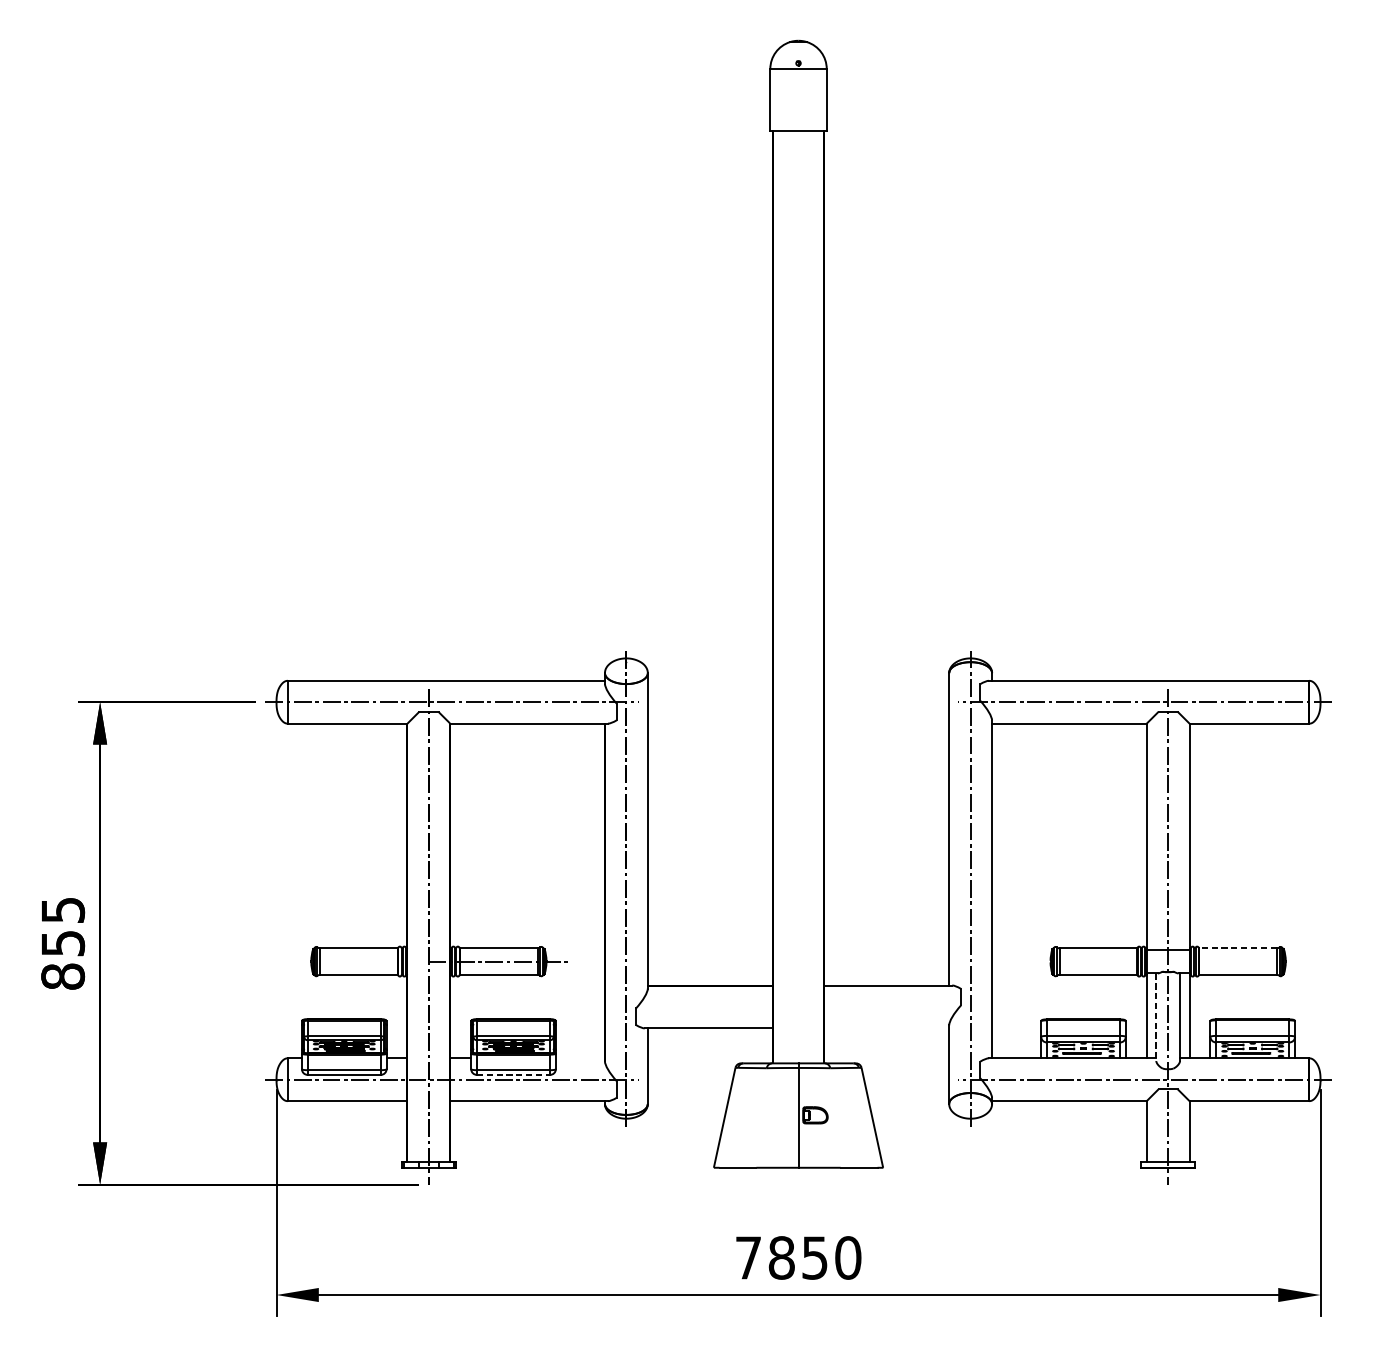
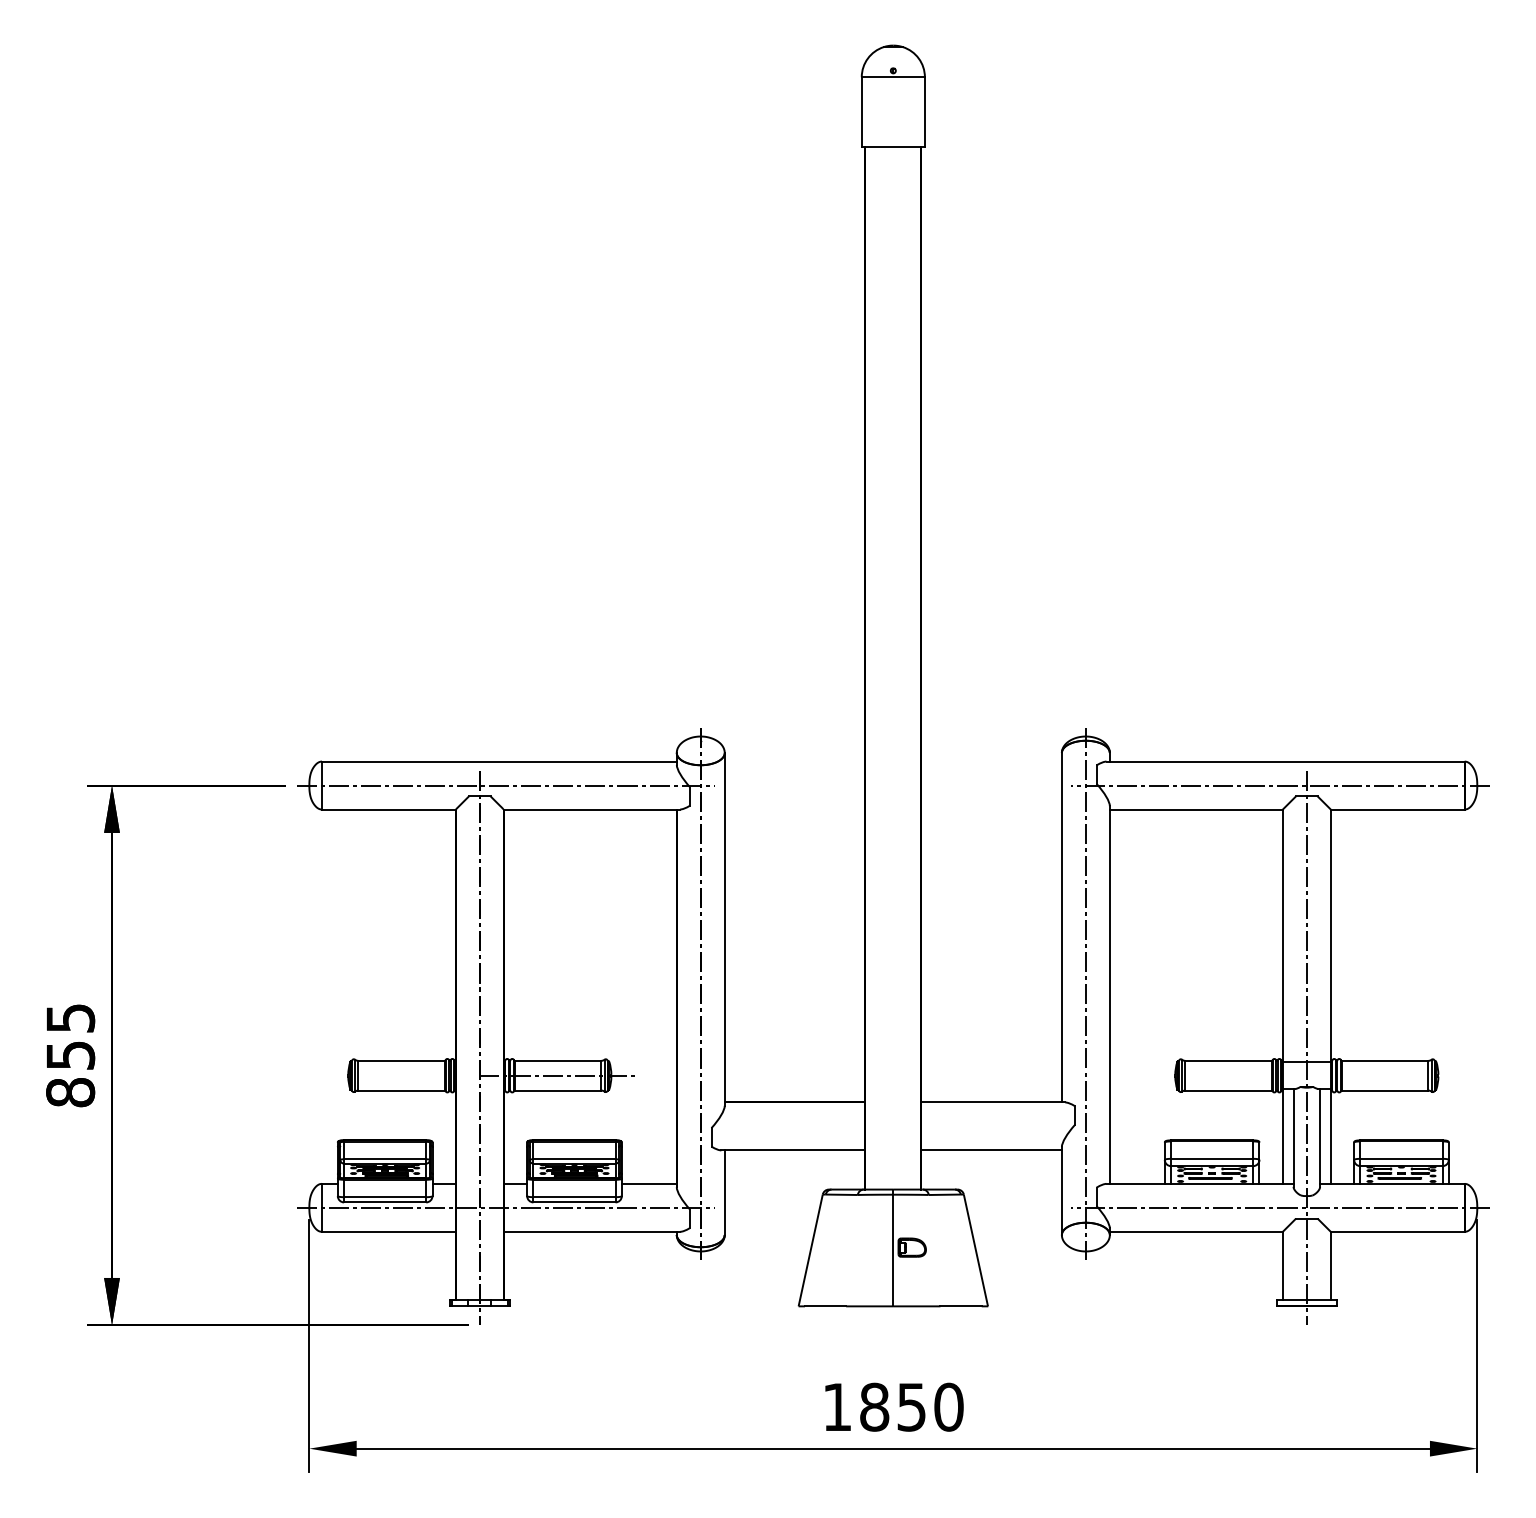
line: (1237, 948) -> (1384, 1060), dashed -> solid
line: (1156, 1016) -> (1293, 1137), dashed -> solid
line: (886, 1028) -> (991, 1150), added
line: (579, 1057) -> (648, 1183), added
line: (514, 1074) -> (575, 1202), dashed -> solid
text: (748, 1257) -> (837, 1406), 7850 -> 1850

